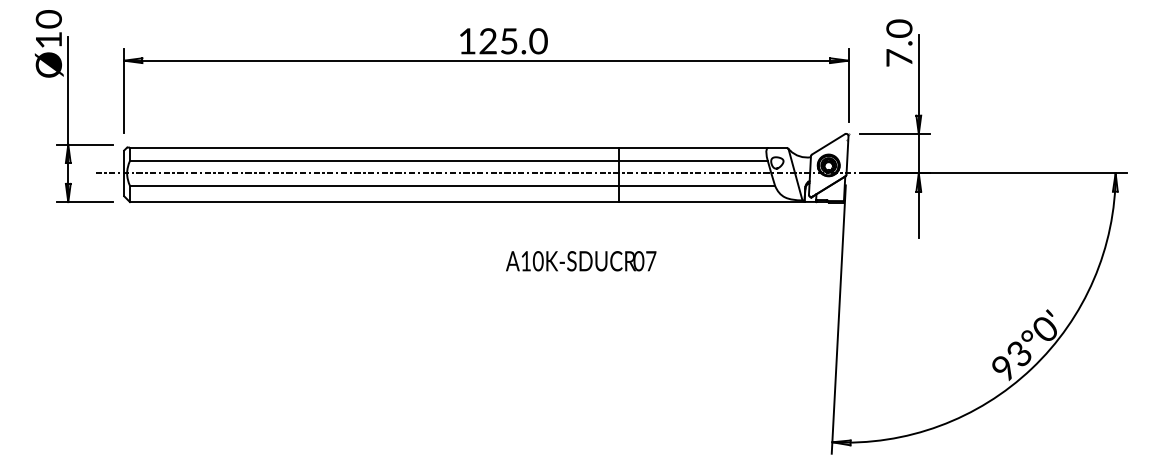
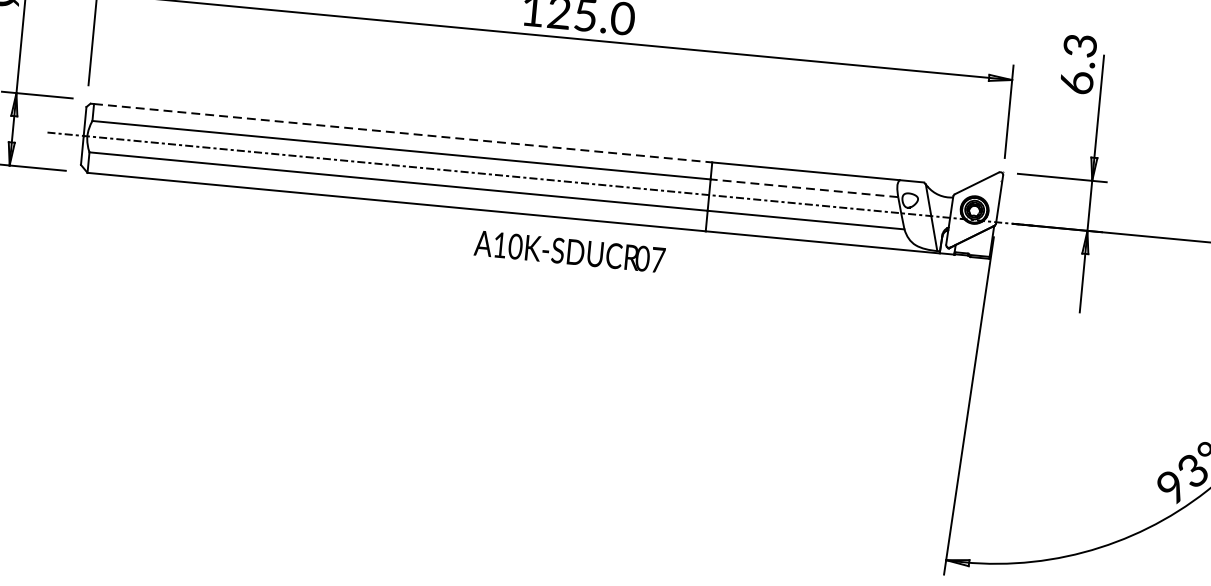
text: (899, 42) -> (1078, 63), 7.0 -> 6.3
line: (374, 147) -> (402, 133), solid -> dashed
line: (693, 161) -> (804, 188), solid -> dashed
text: (581, 261) -> (570, 252), moved

